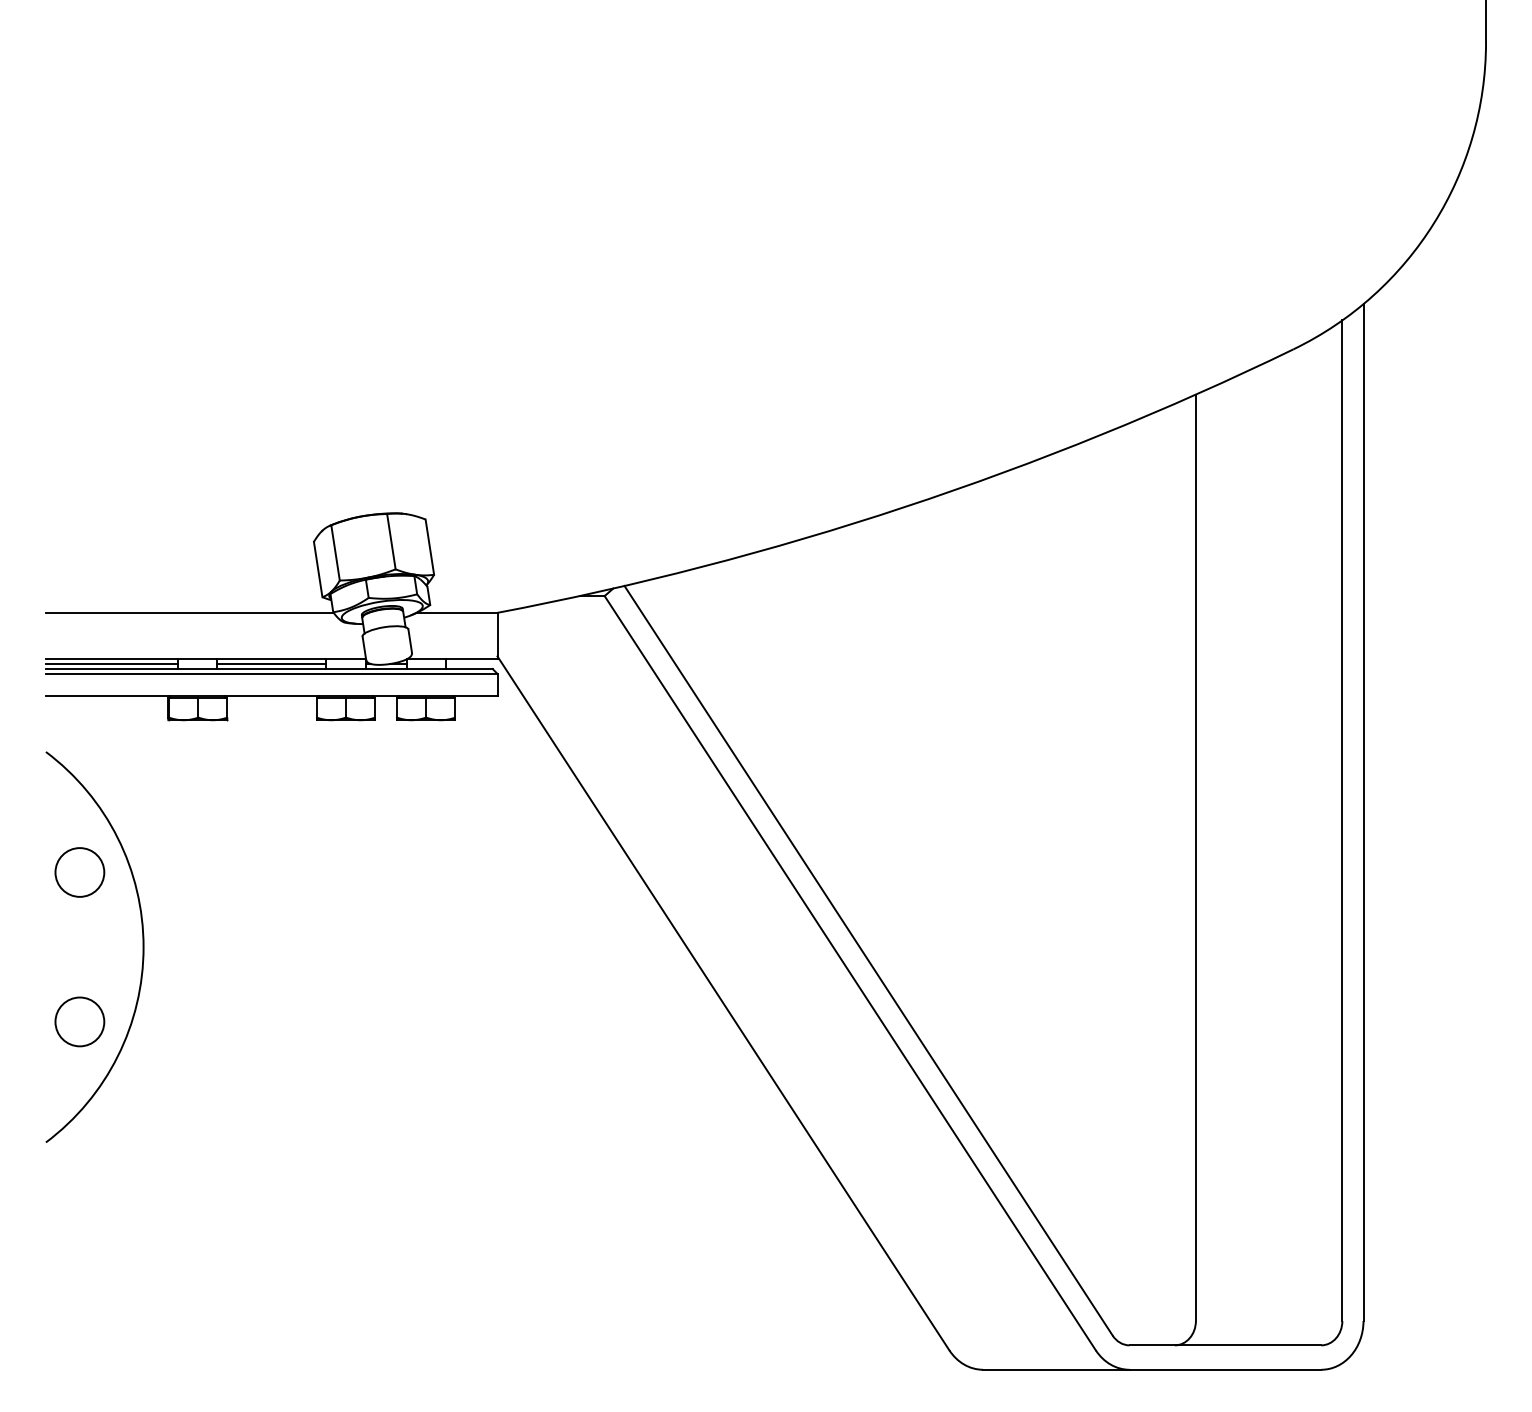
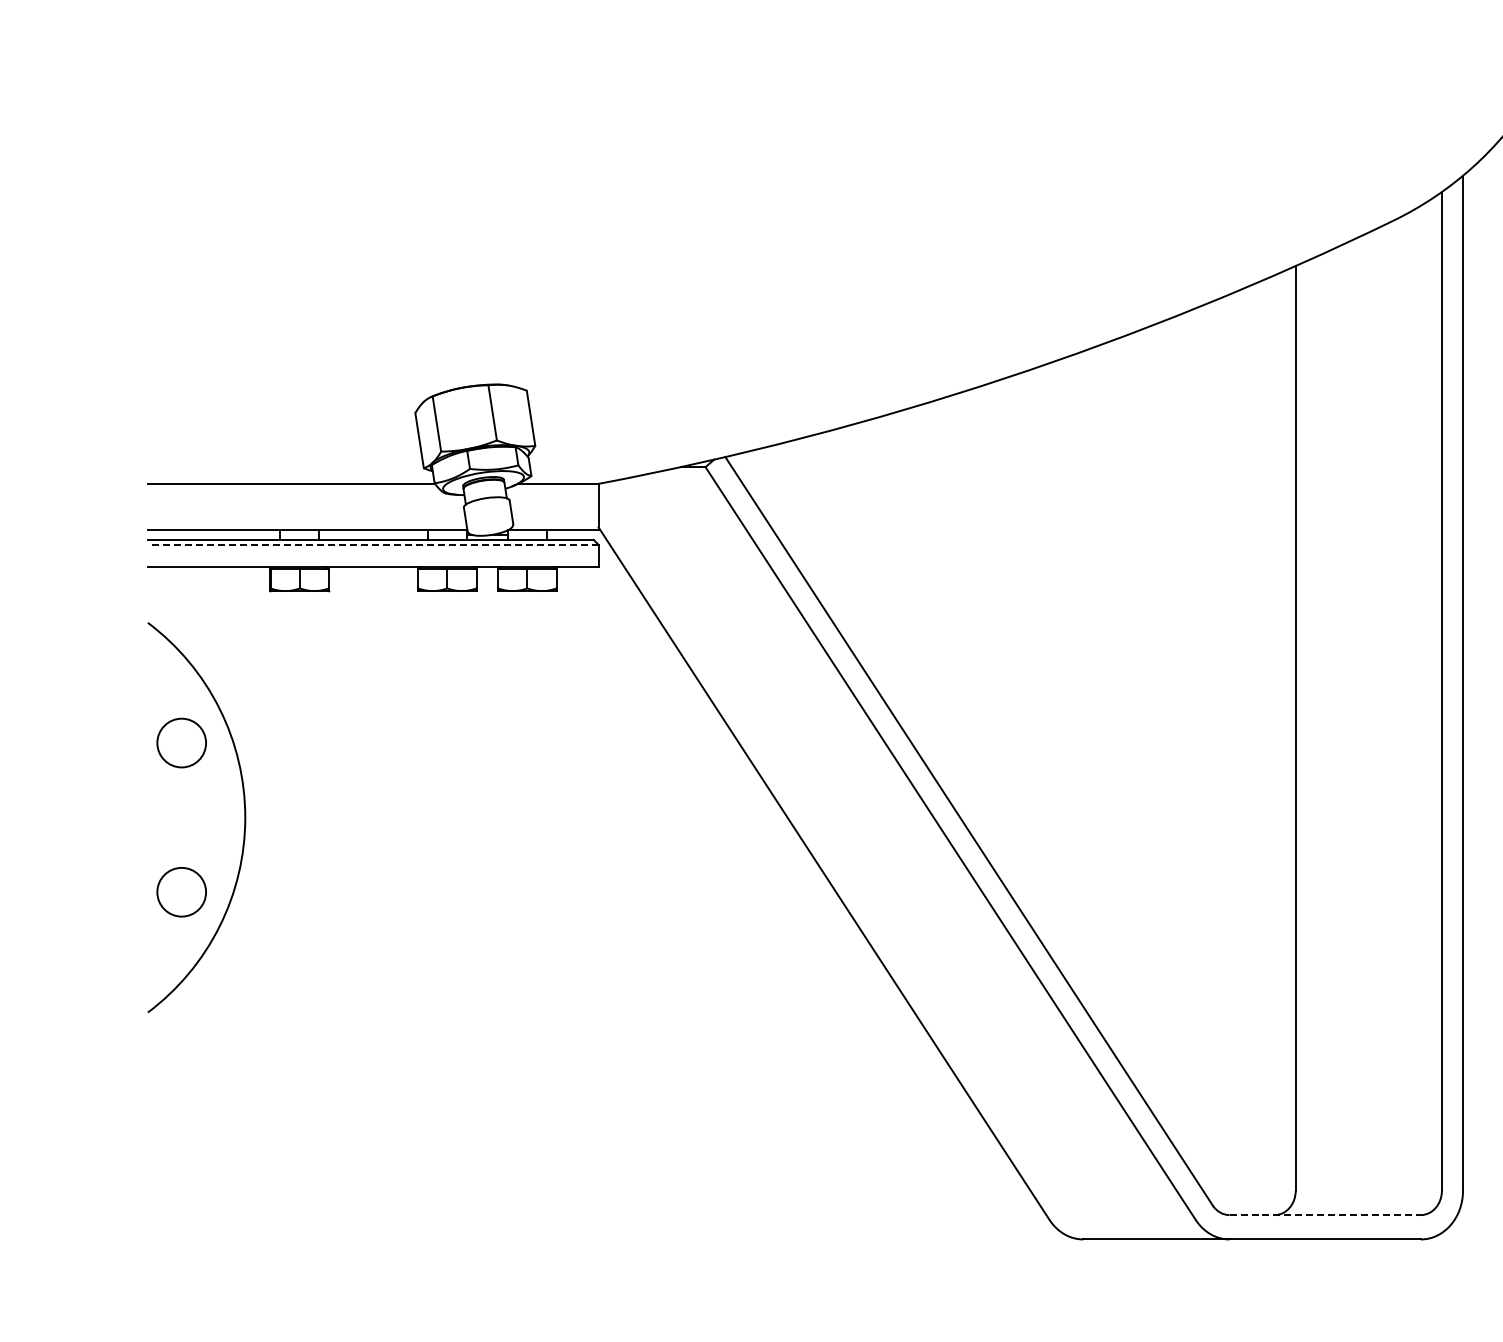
line: (111, 664) -> (213, 535), removed
line: (271, 664) -> (372, 535), removed
line: (271, 673) -> (372, 544), solid -> dashed
line: (1225, 1345) -> (1325, 1215), solid -> dashed

